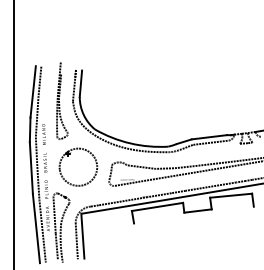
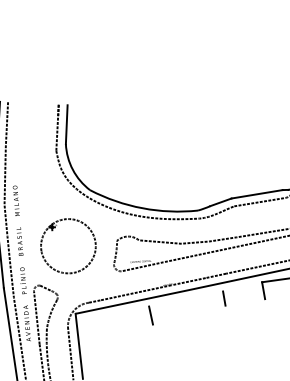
curve: (59, 99) -> (36, 148), removed
line: (157, 206) -> (186, 298), removed
line: (197, 210) -> (244, 301), removed

